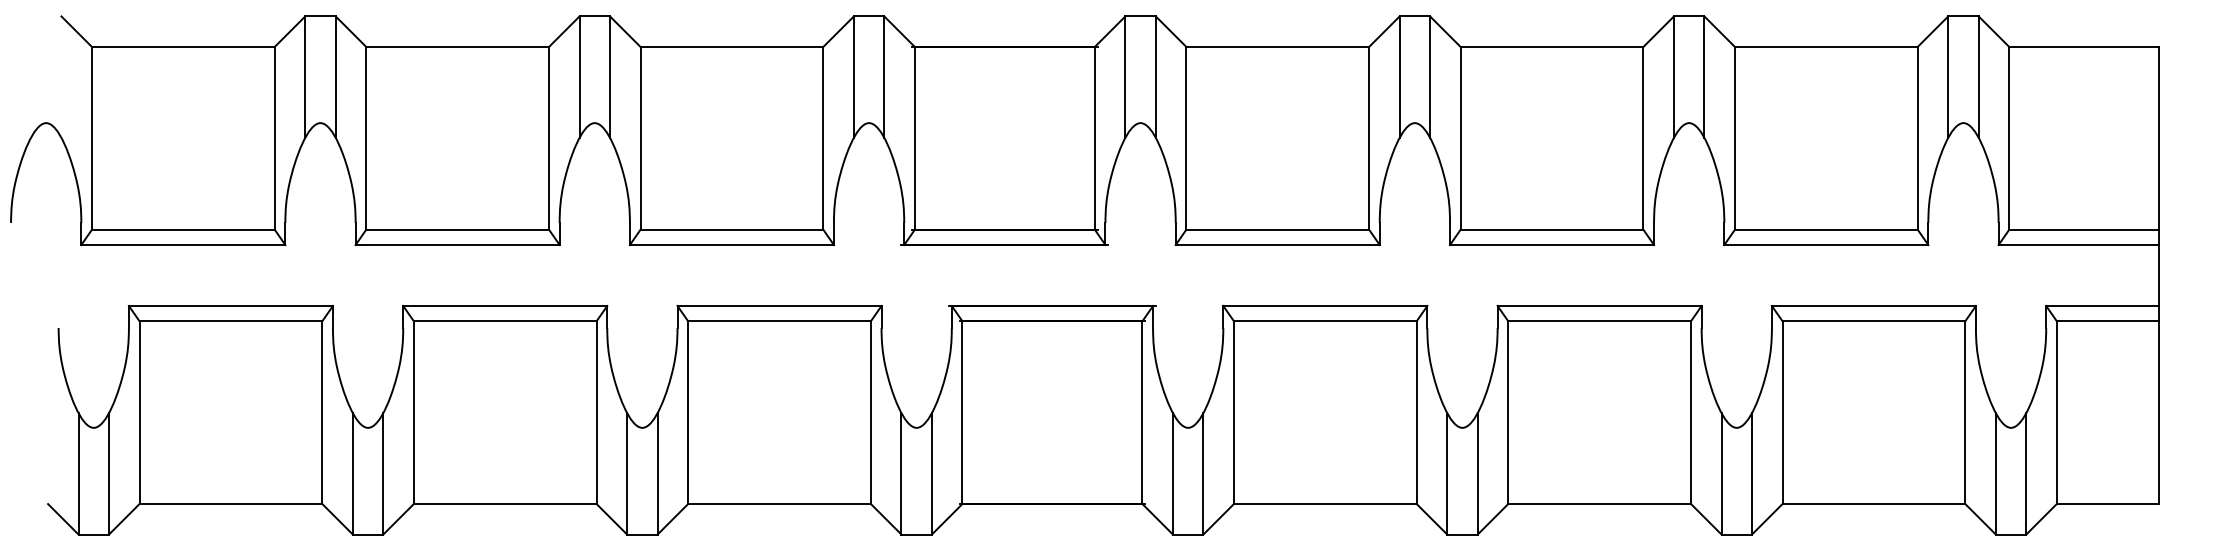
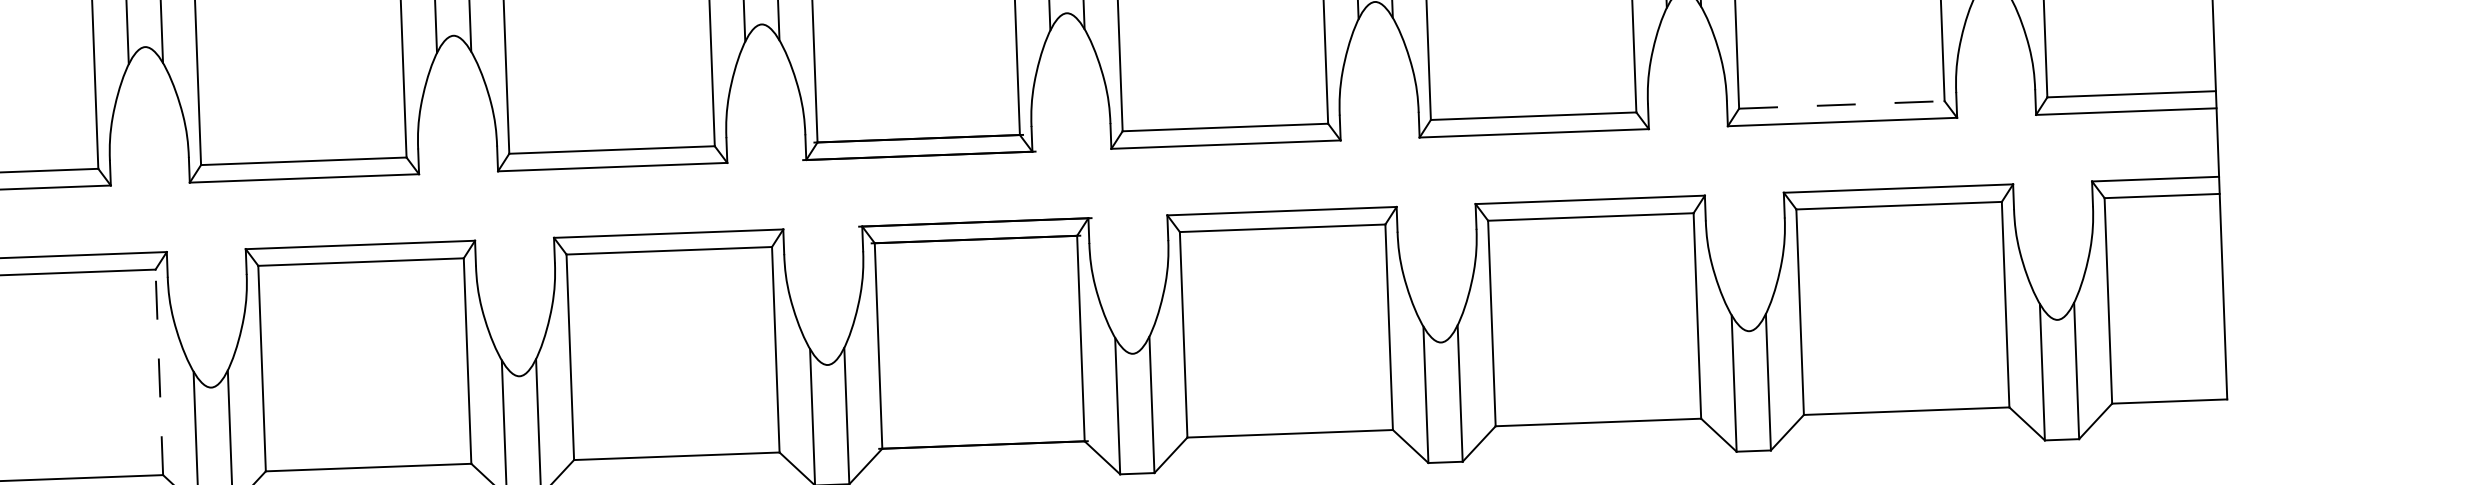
line: (1826, 229) -> (1842, 104), solid -> dashed
line: (322, 412) -> (159, 372), solid -> dashed

